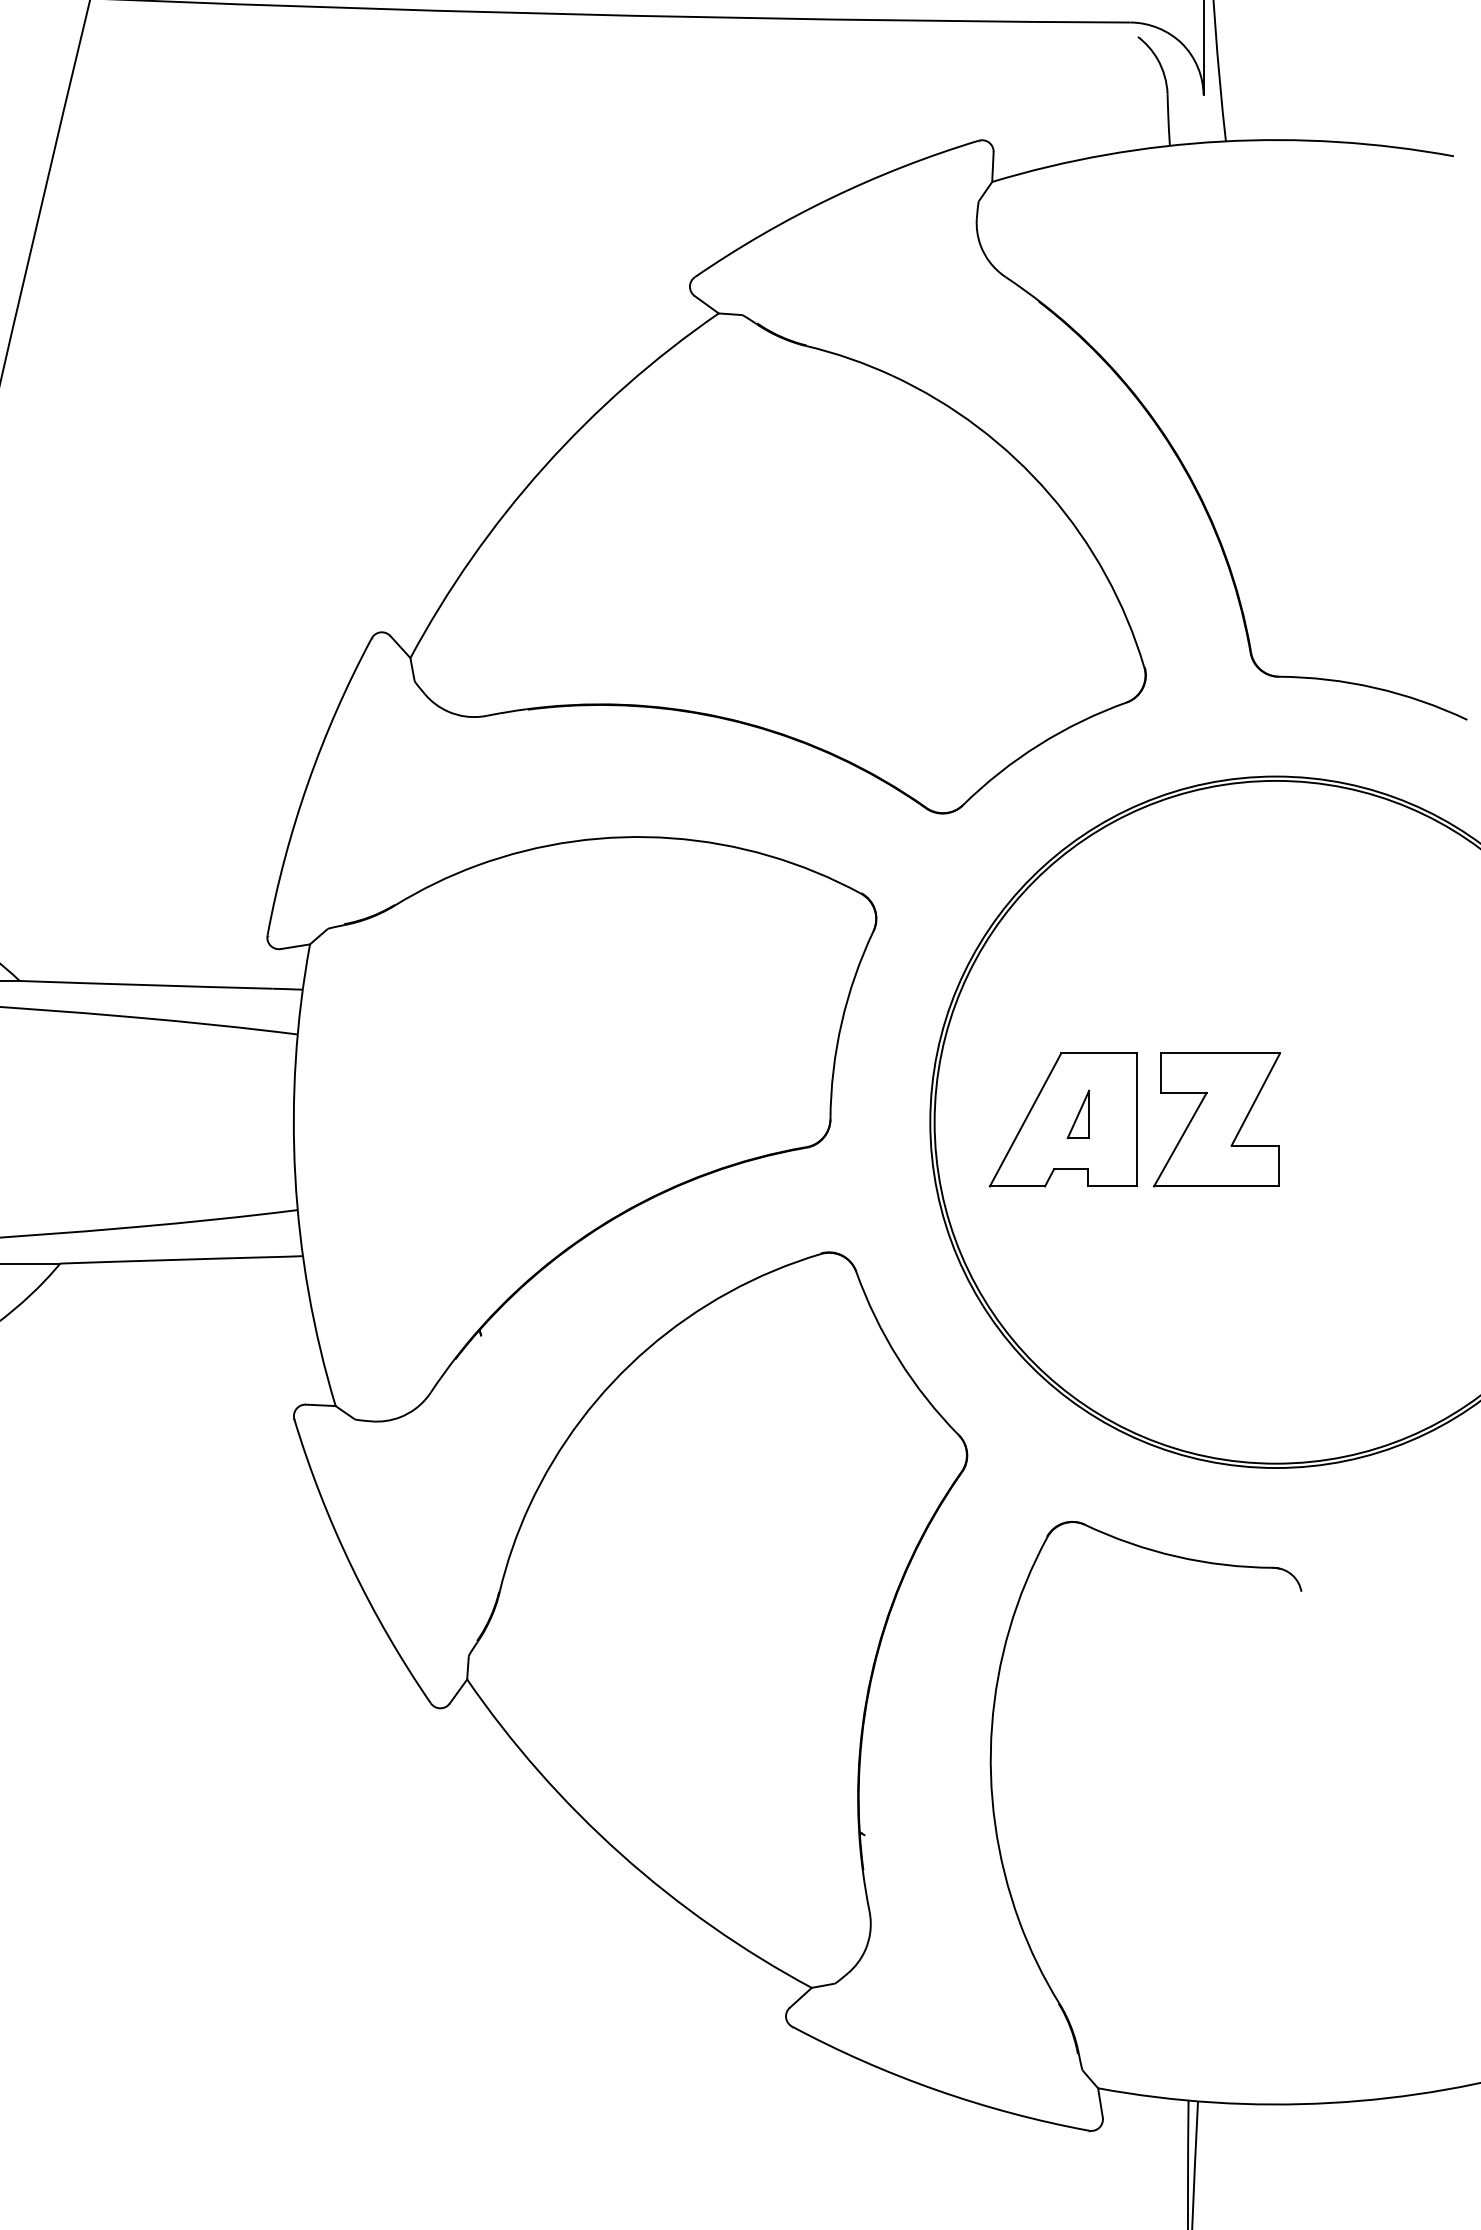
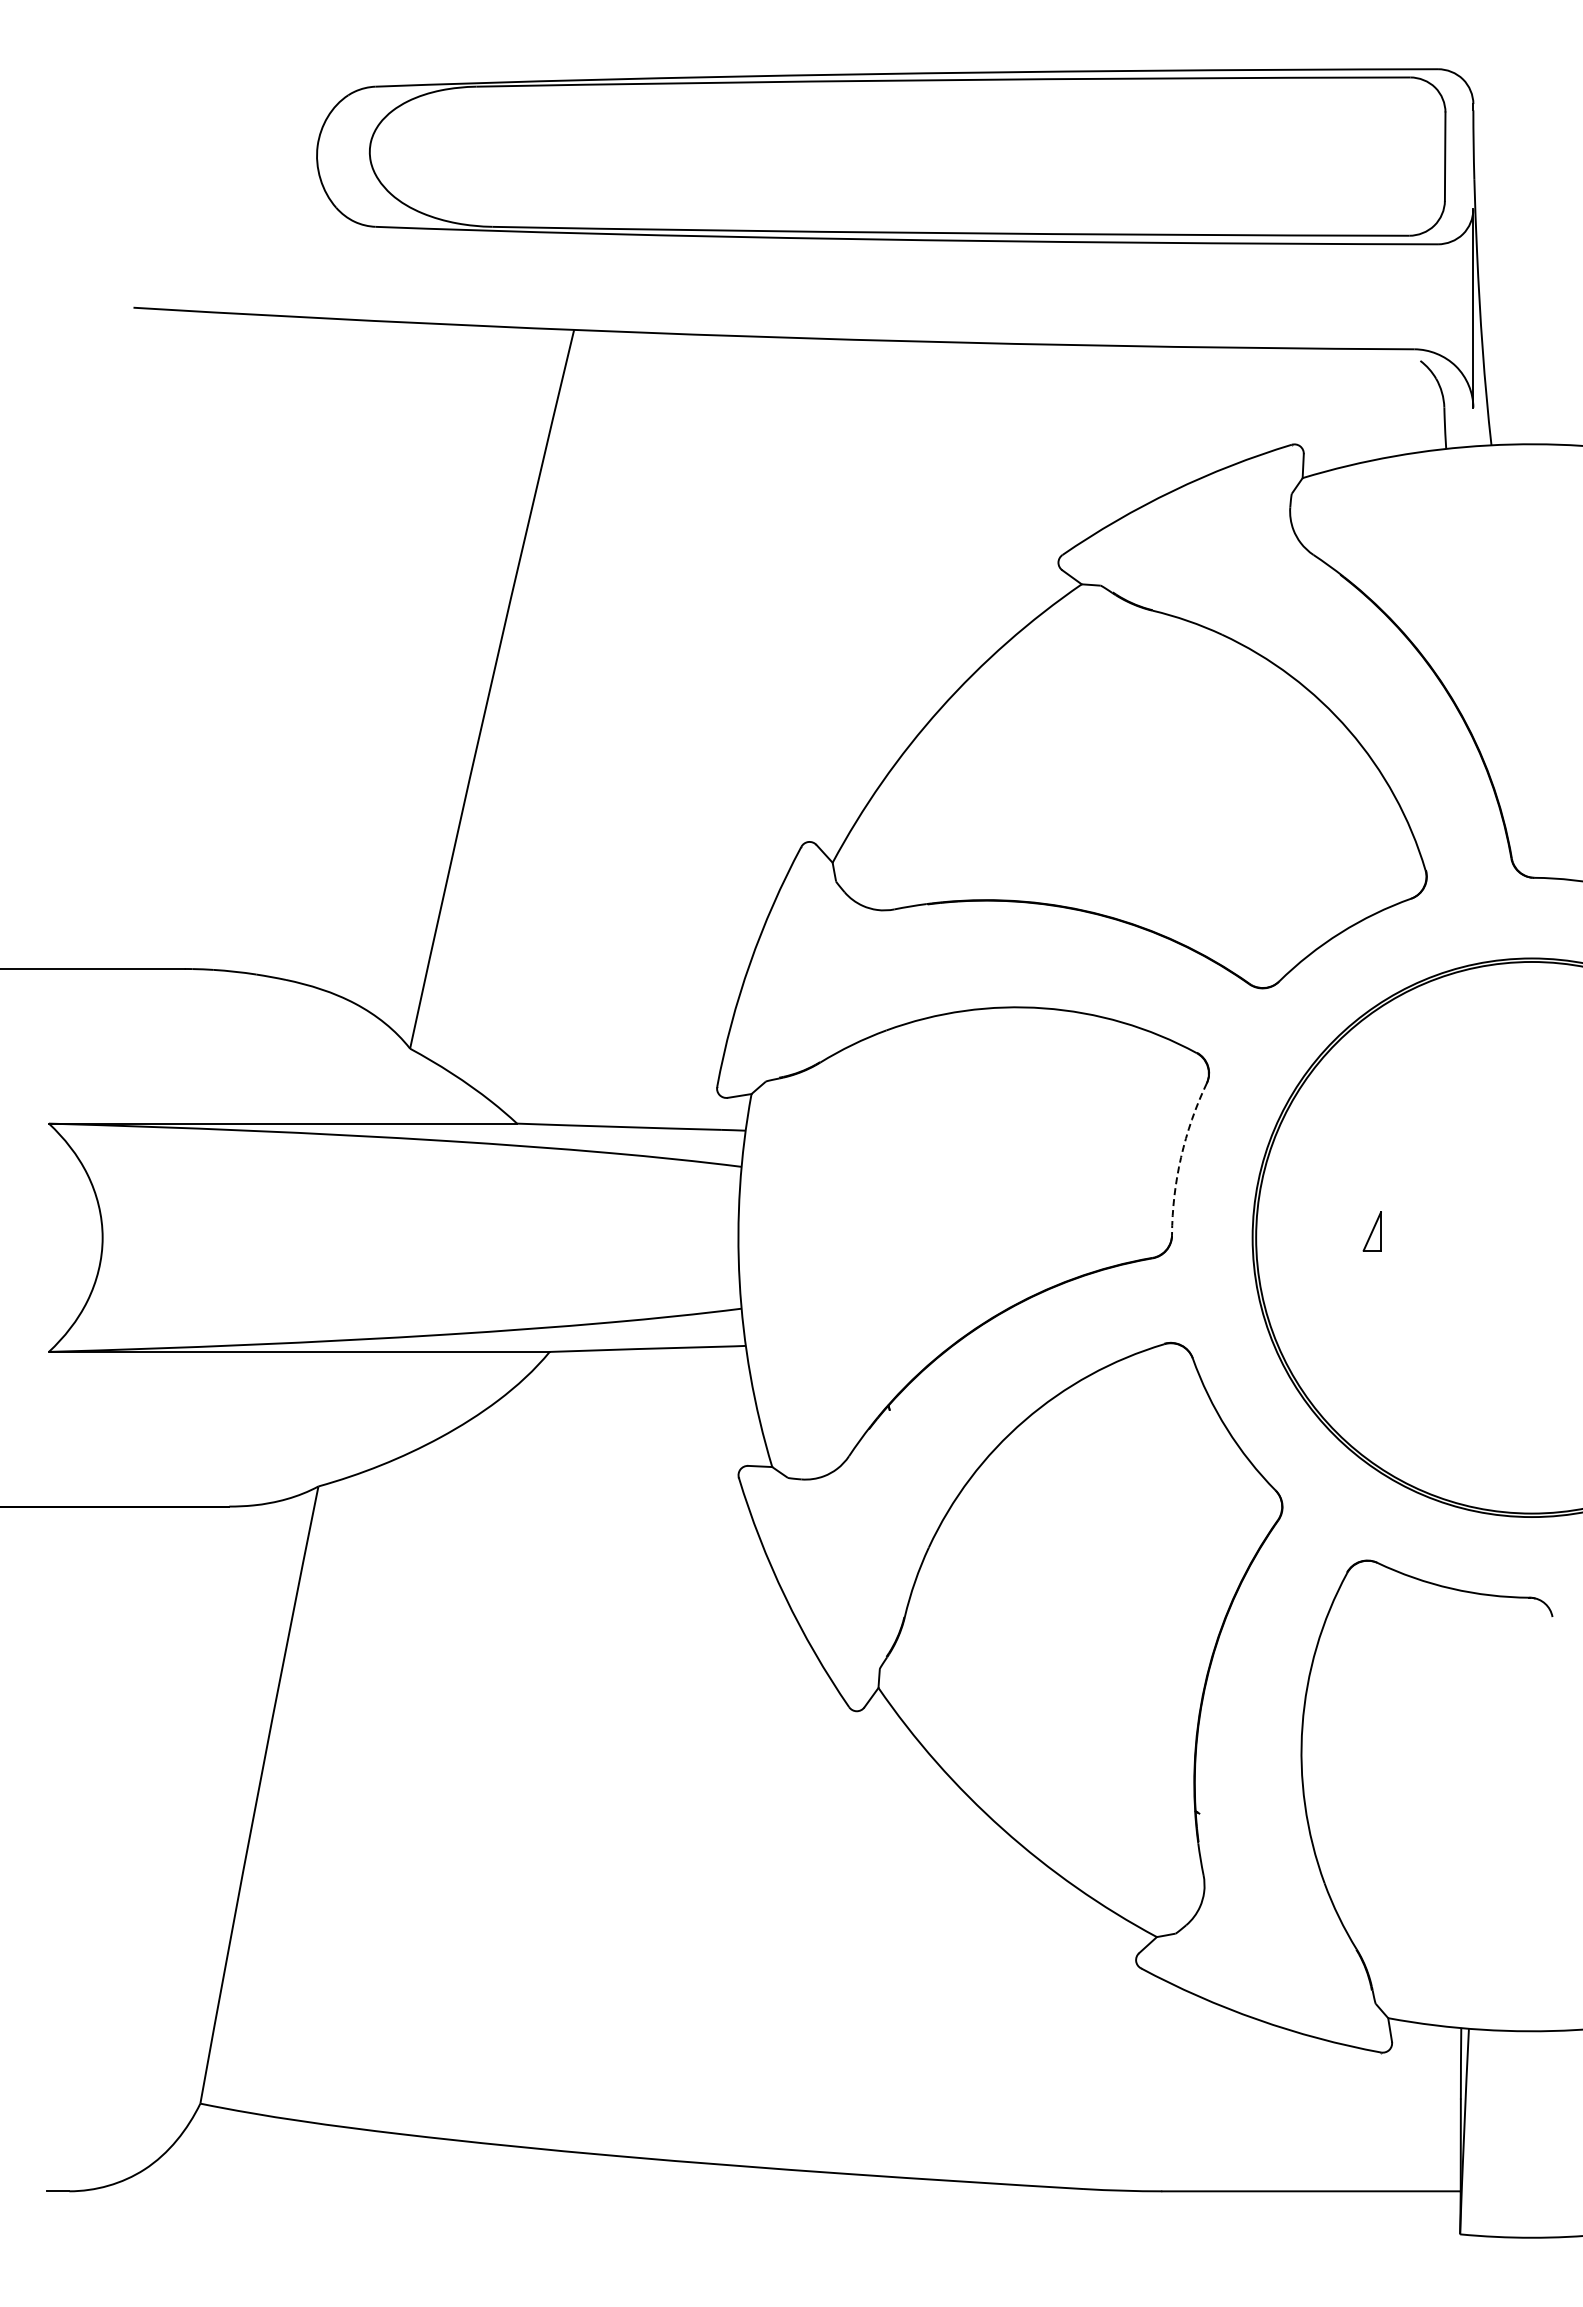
arc: (842, 1022) -> (1181, 1157), solid -> dashed
part: (1062, 1119) -> (1359, 1235), removed
part: (1217, 1119) -> (1484, 1235), removed

